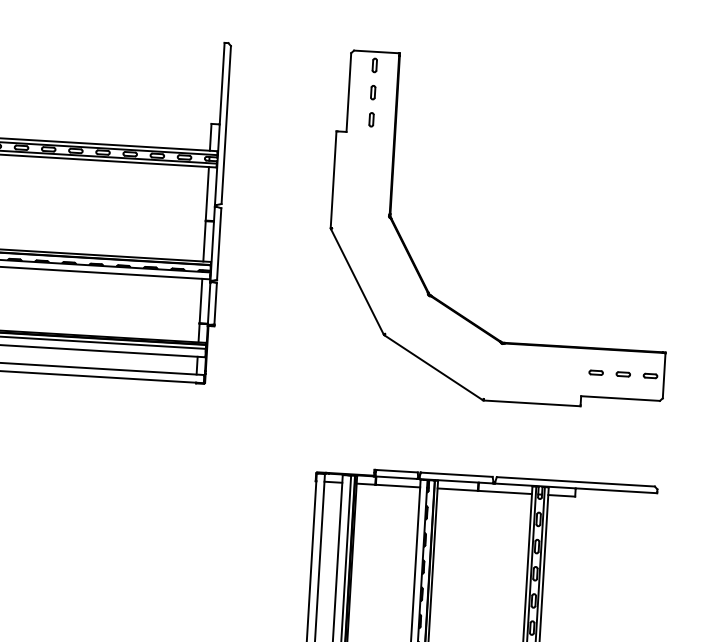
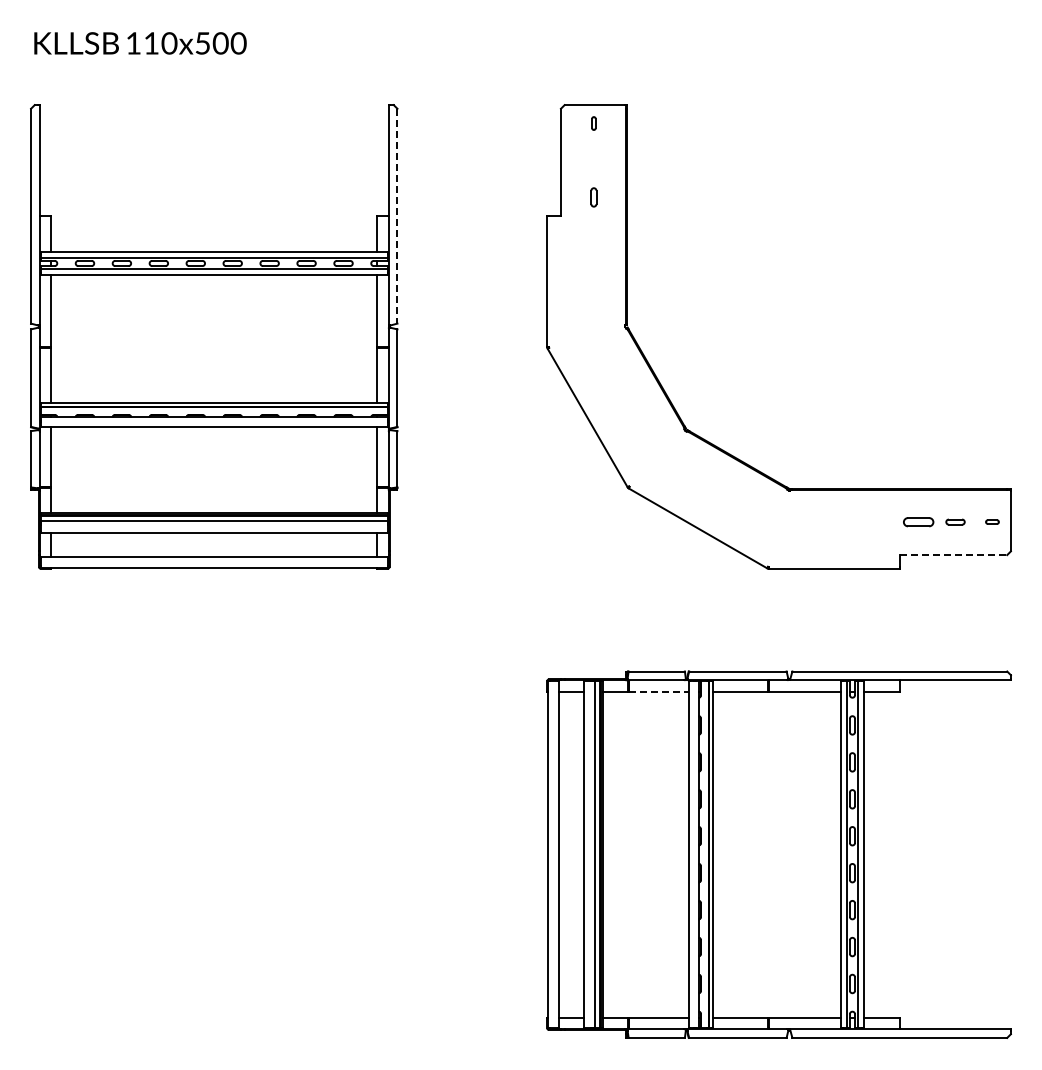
part: (374, 65) -> (593, 123), size x0.7
part: (372, 92) -> (593, 160), removed
line: (226, 125) -> (397, 216), solid -> dashed
part: (596, 372) -> (918, 521), size x1.6
part: (650, 375) -> (992, 521), size x0.7
line: (620, 398) -> (953, 555), solid -> dashed
line: (398, 486) -> (659, 691), solid -> dashed

